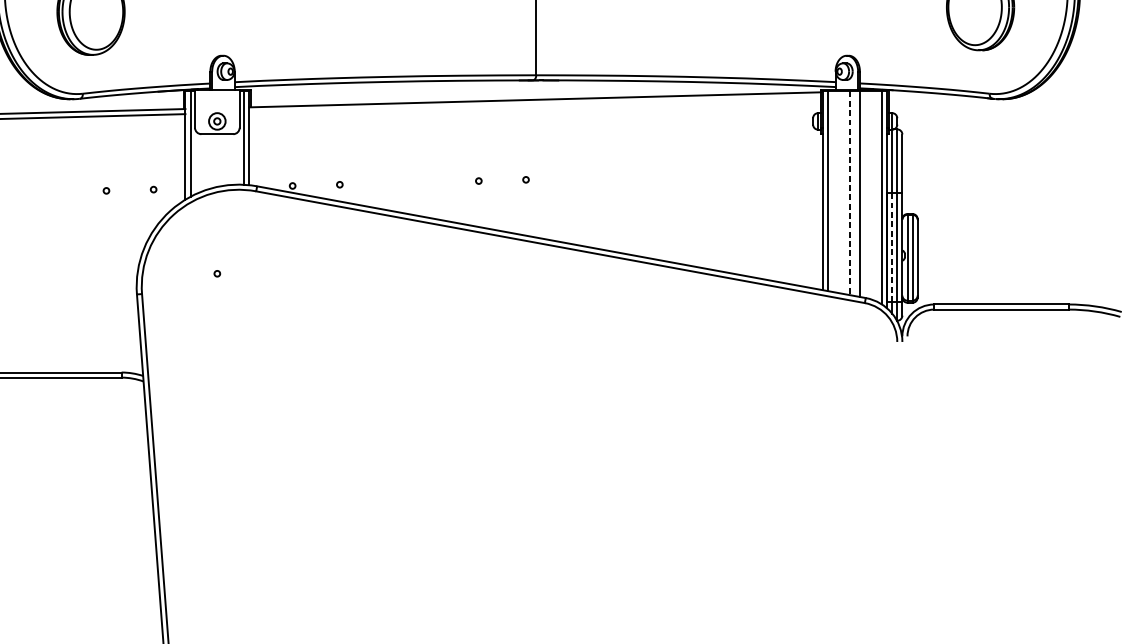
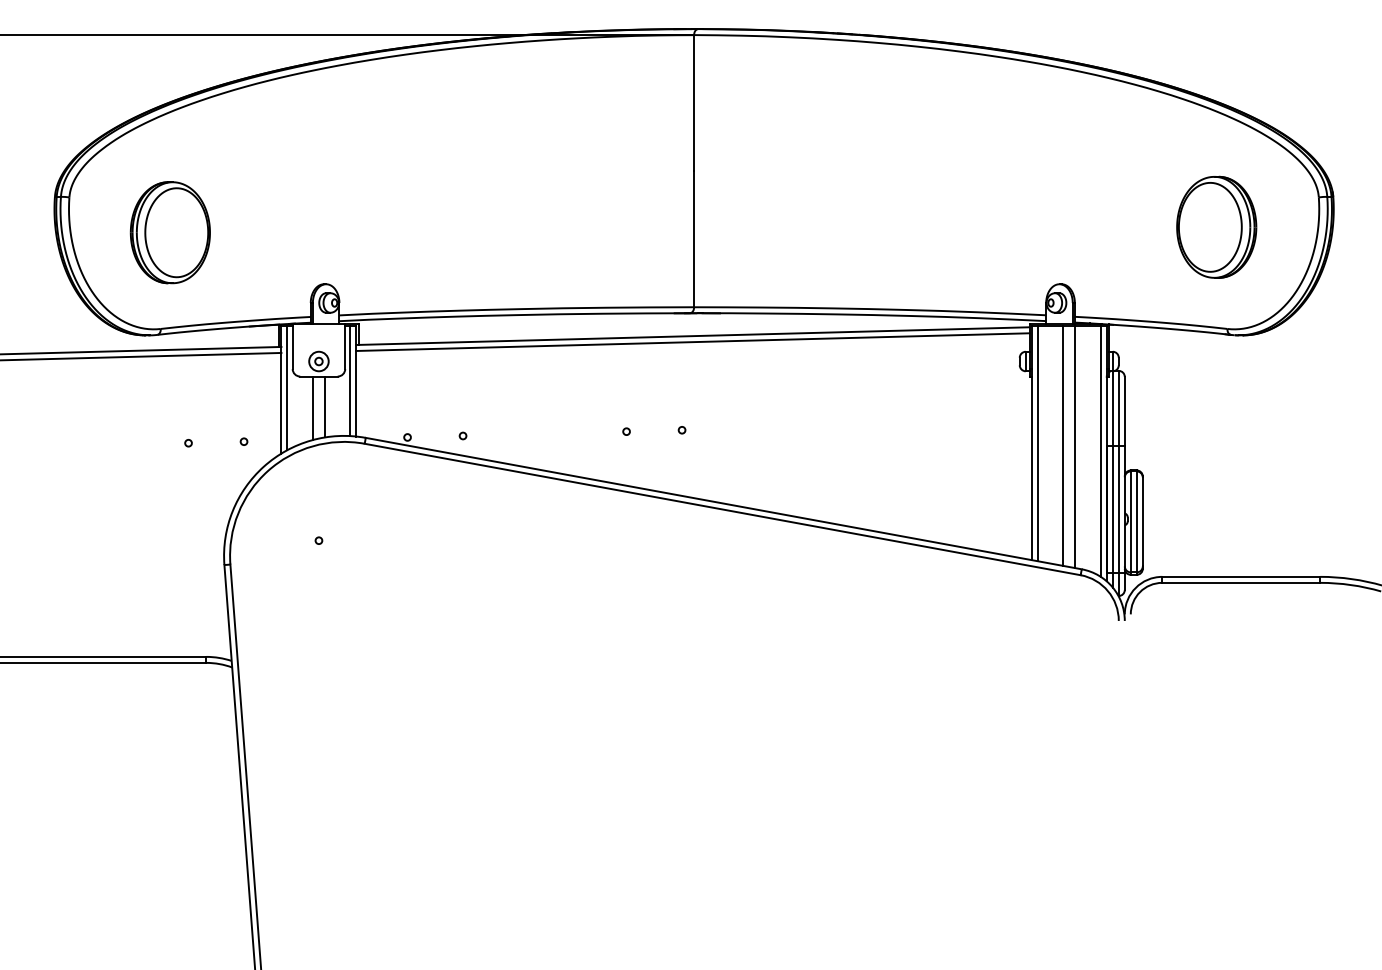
line: (534, 104) -> (692, 341), added
line: (222, 159) -> (324, 406), added
line: (211, 161) -> (312, 408), added
line: (850, 193) -> (1063, 446), dashed -> solid
line: (891, 247) -> (1112, 509), dashed -> solid

